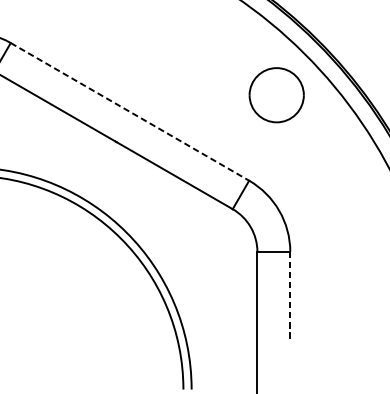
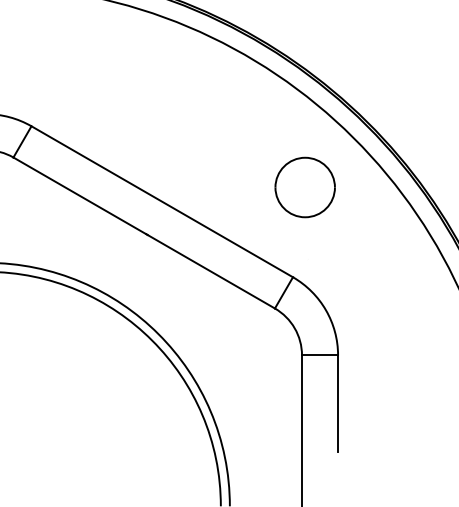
part: (276, 95) -> (304, 187), moved
line: (130, 111) -> (162, 201), dashed -> solid
line: (290, 296) -> (338, 404), dashed -> solid

